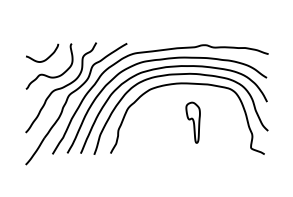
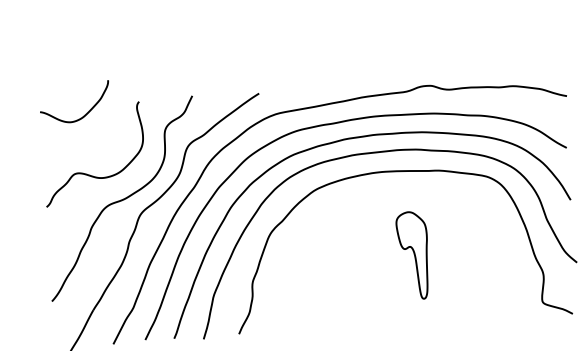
curve: (47, 57) -> (86, 111), moved

